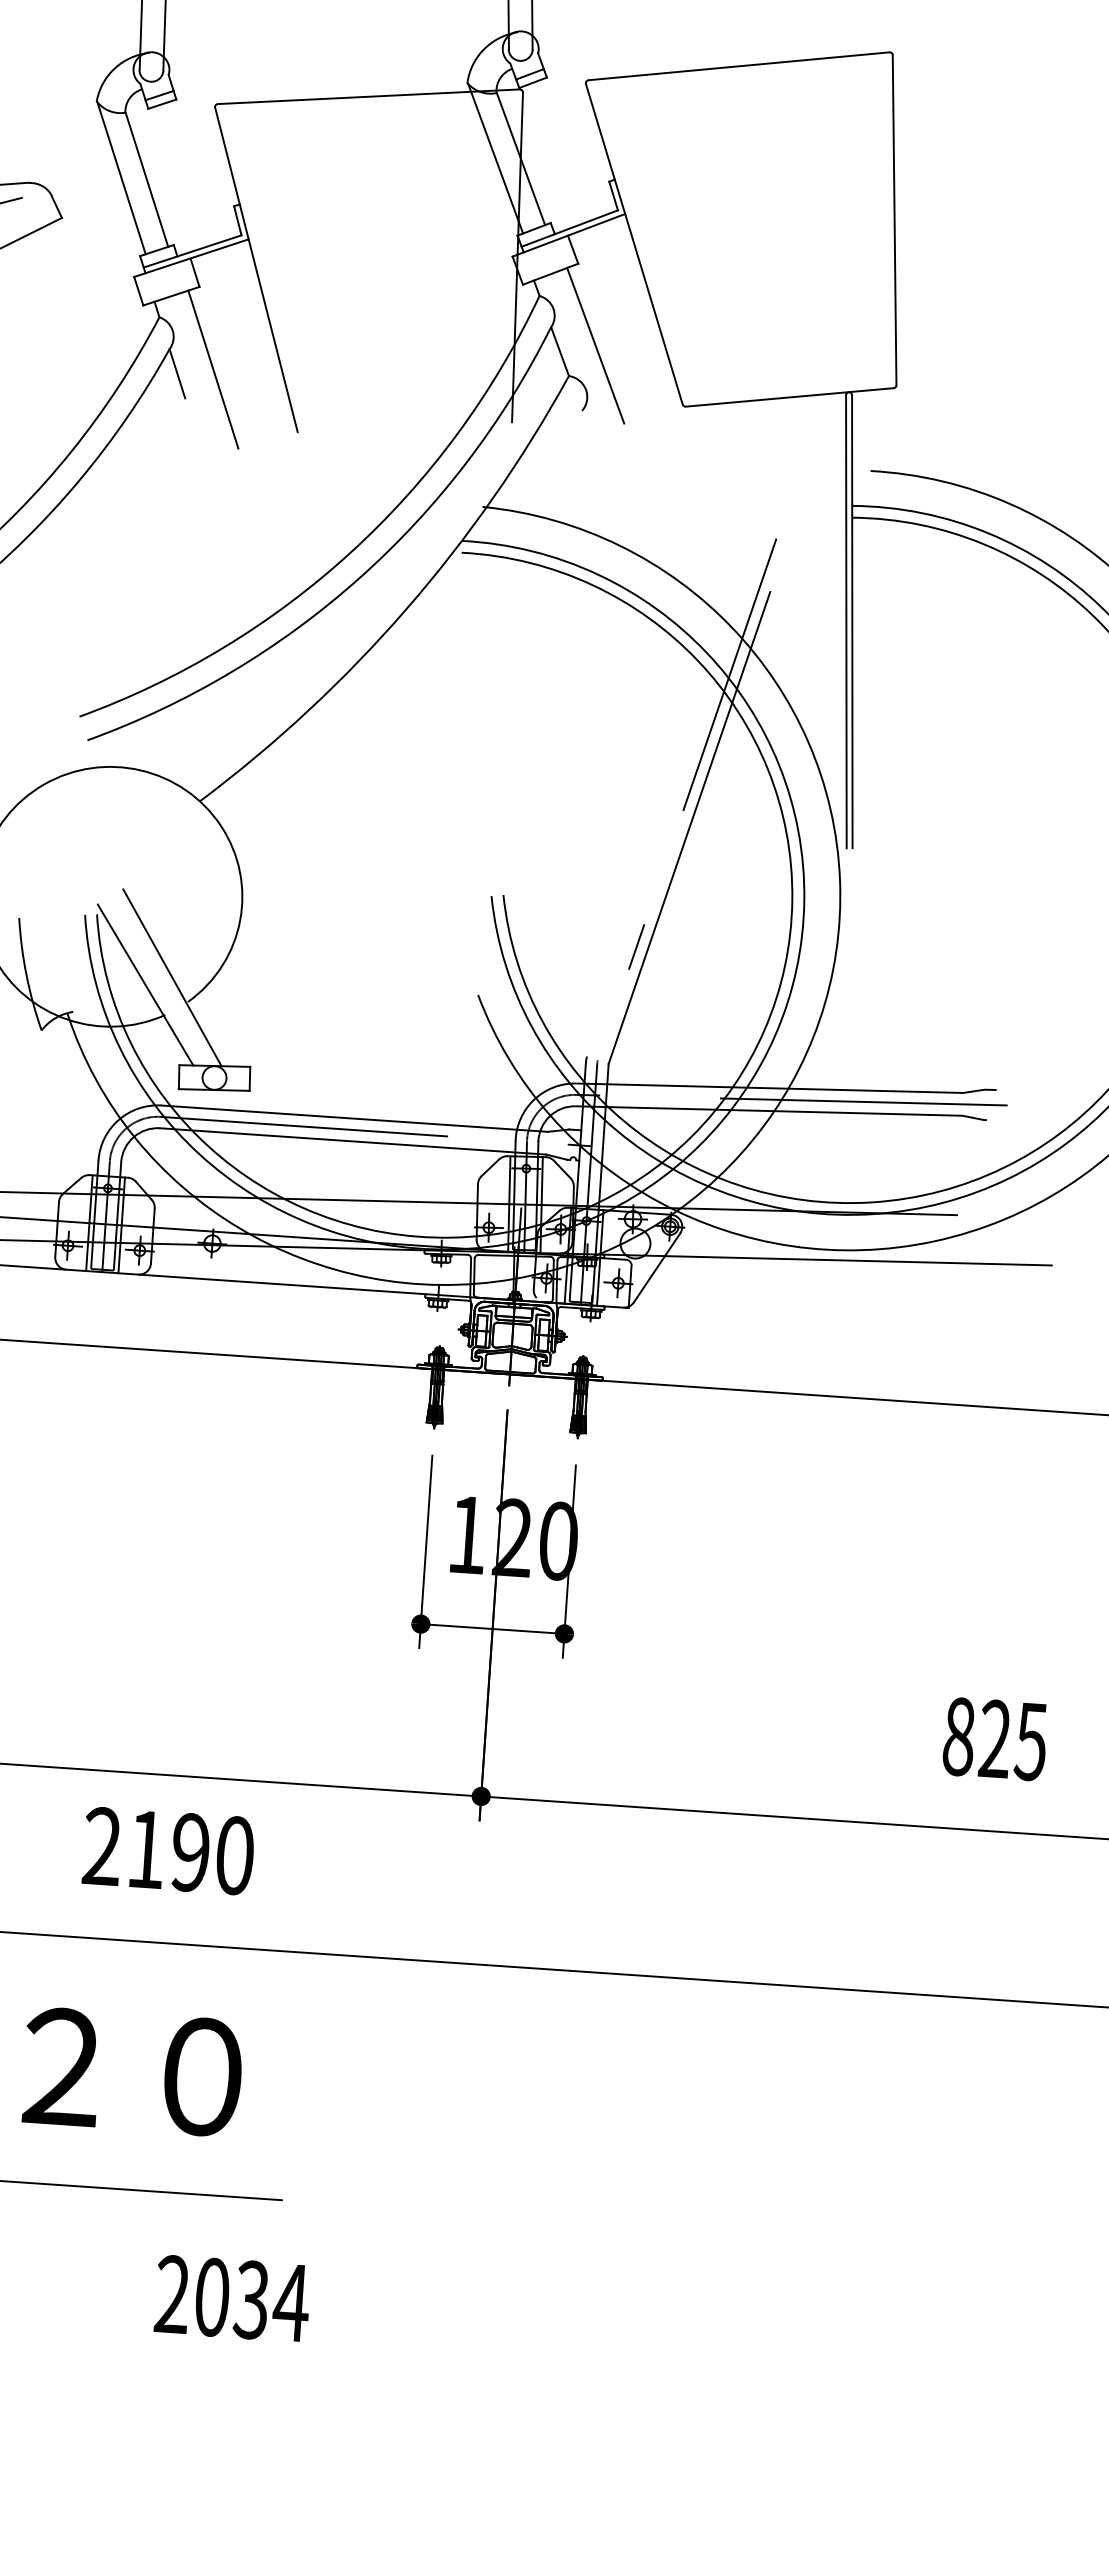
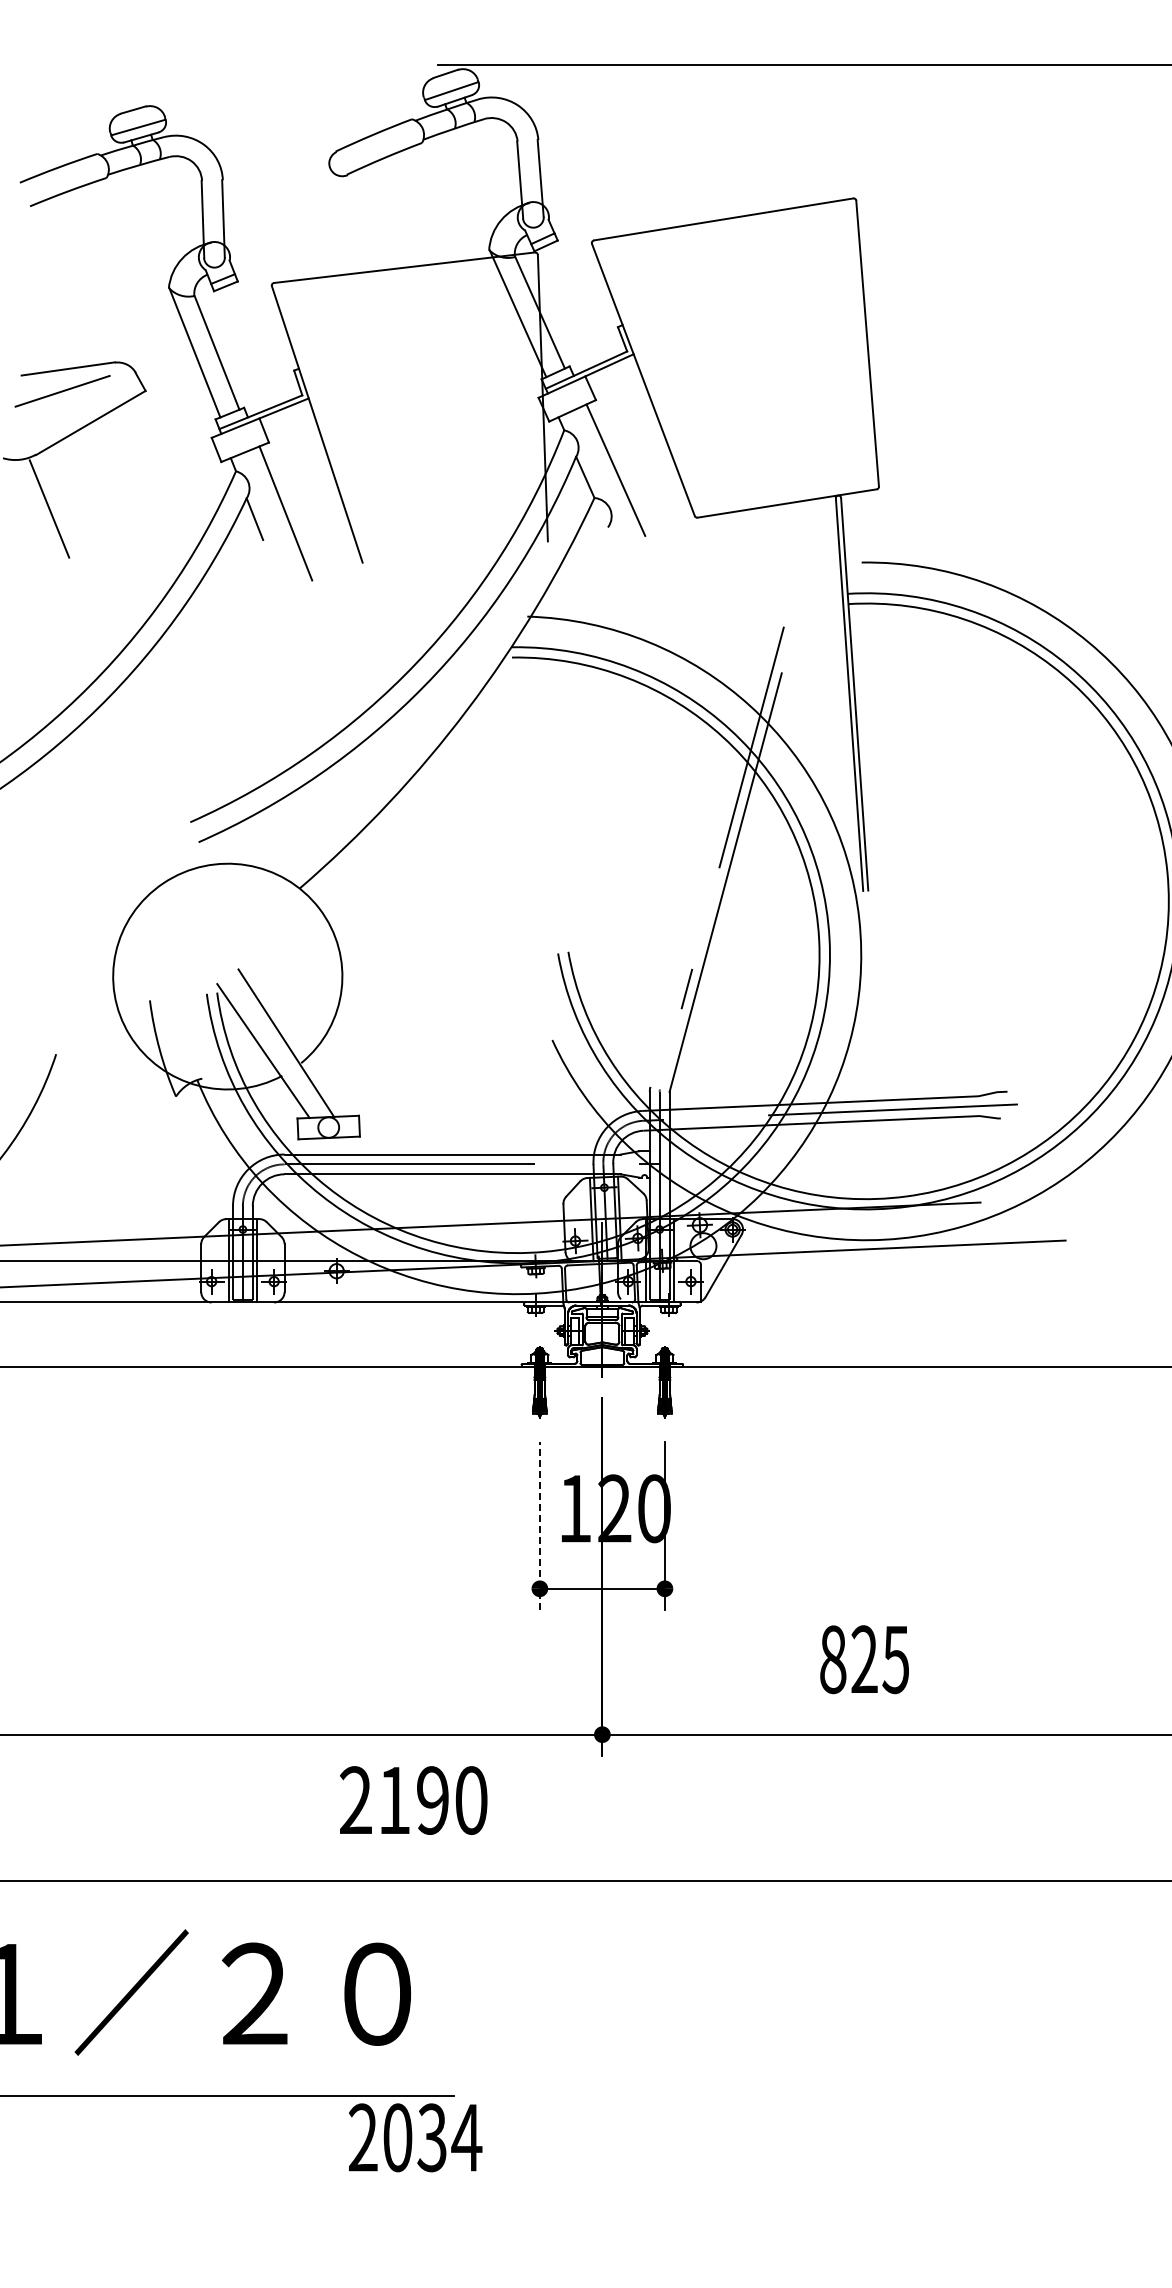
line: (425, 1551) -> (539, 1525), solid -> dashed
text: (995, 1739) -> (864, 1659), moved
text: (168, 1851) -> (413, 1800), moved
text: (232, 2298) -> (415, 2137), moved

